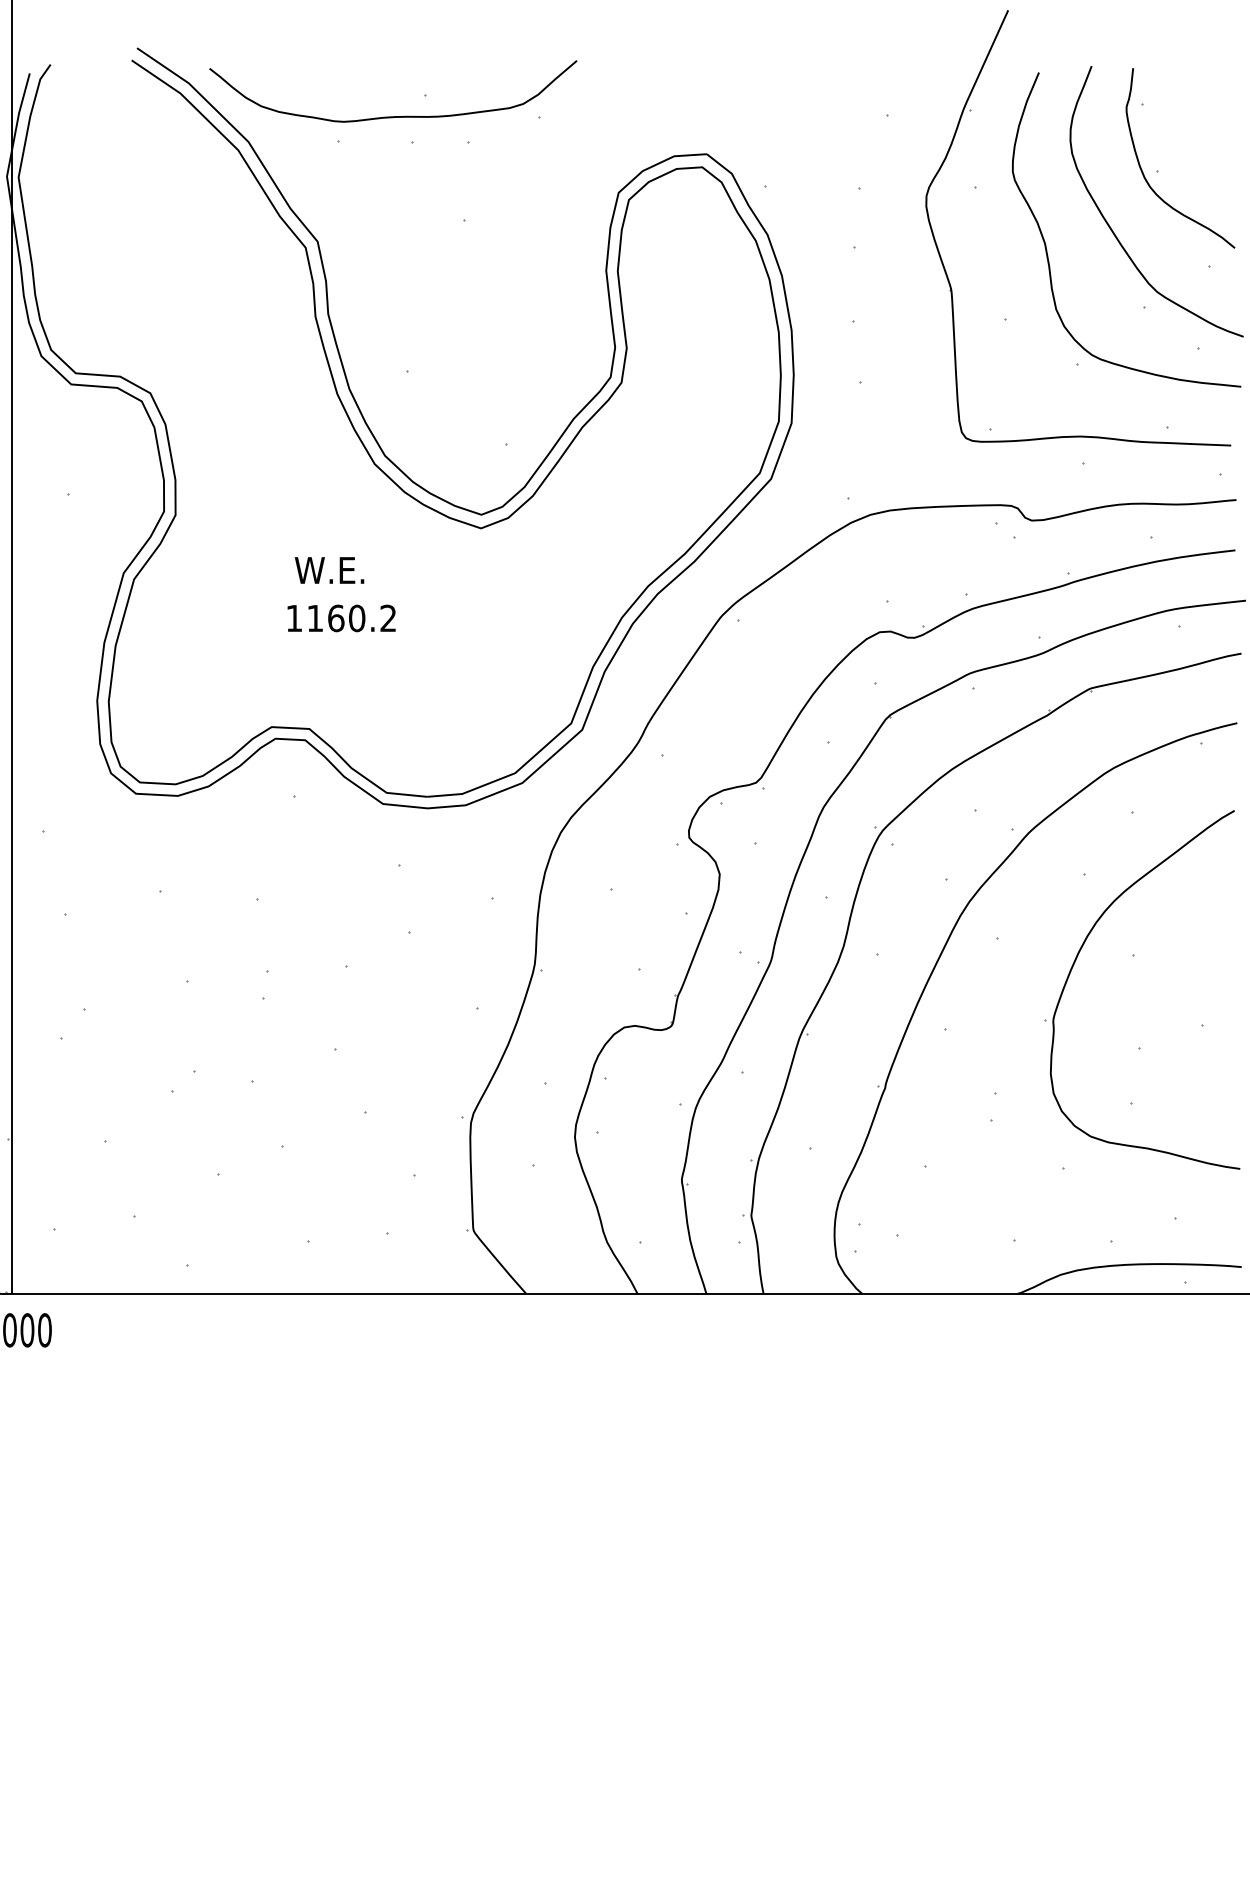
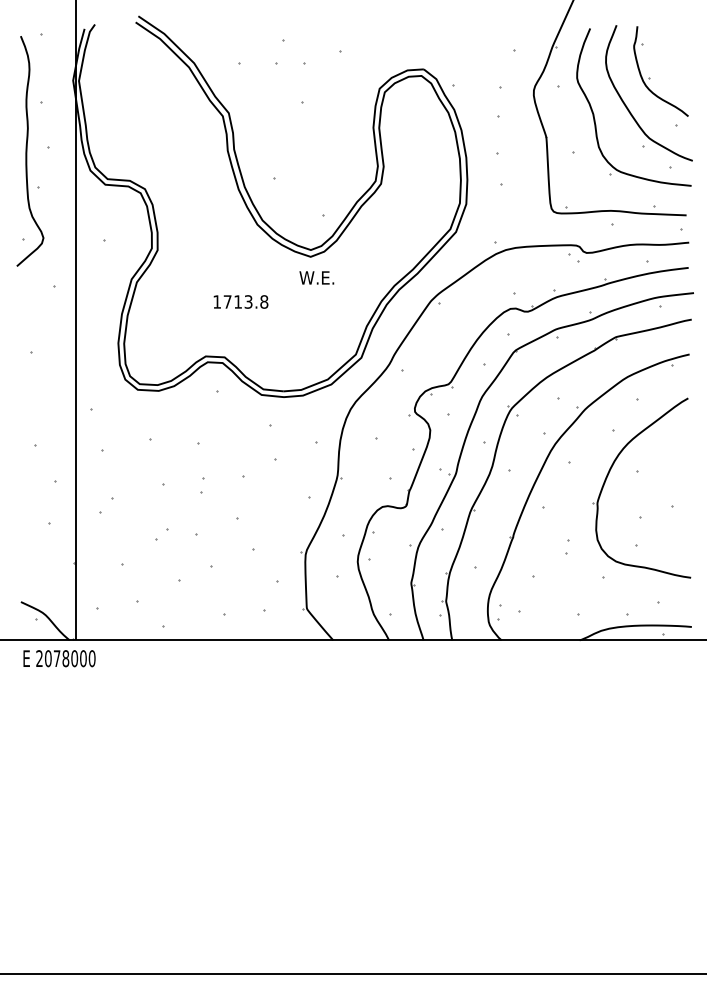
curve: (392, 114) -> (266, 49), removed
text: (328, 569) -> (316, 277), moved
text: (350, 617) -> (245, 301), 1160.2 -> 1713.8

